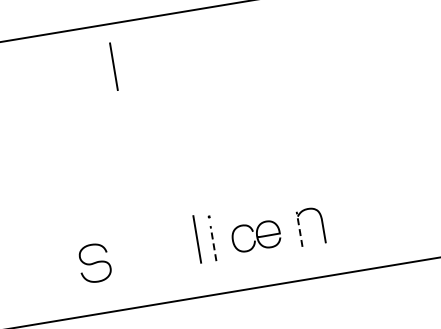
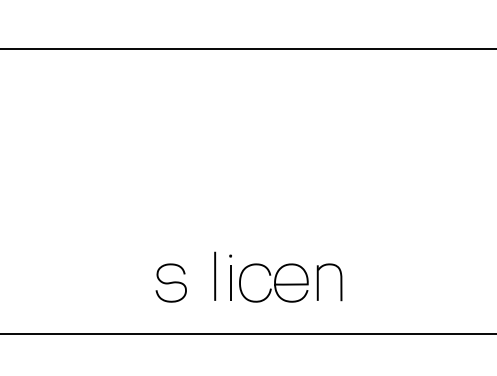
line: (114, 65) -> (161, 91), removed
line: (299, 229) -> (317, 283), dashed -> solid
part: (255, 235) -> (273, 282), size x1.43
line: (213, 244) -> (230, 283), dashed -> solid
curve: (94, 262) -> (170, 282), moved

